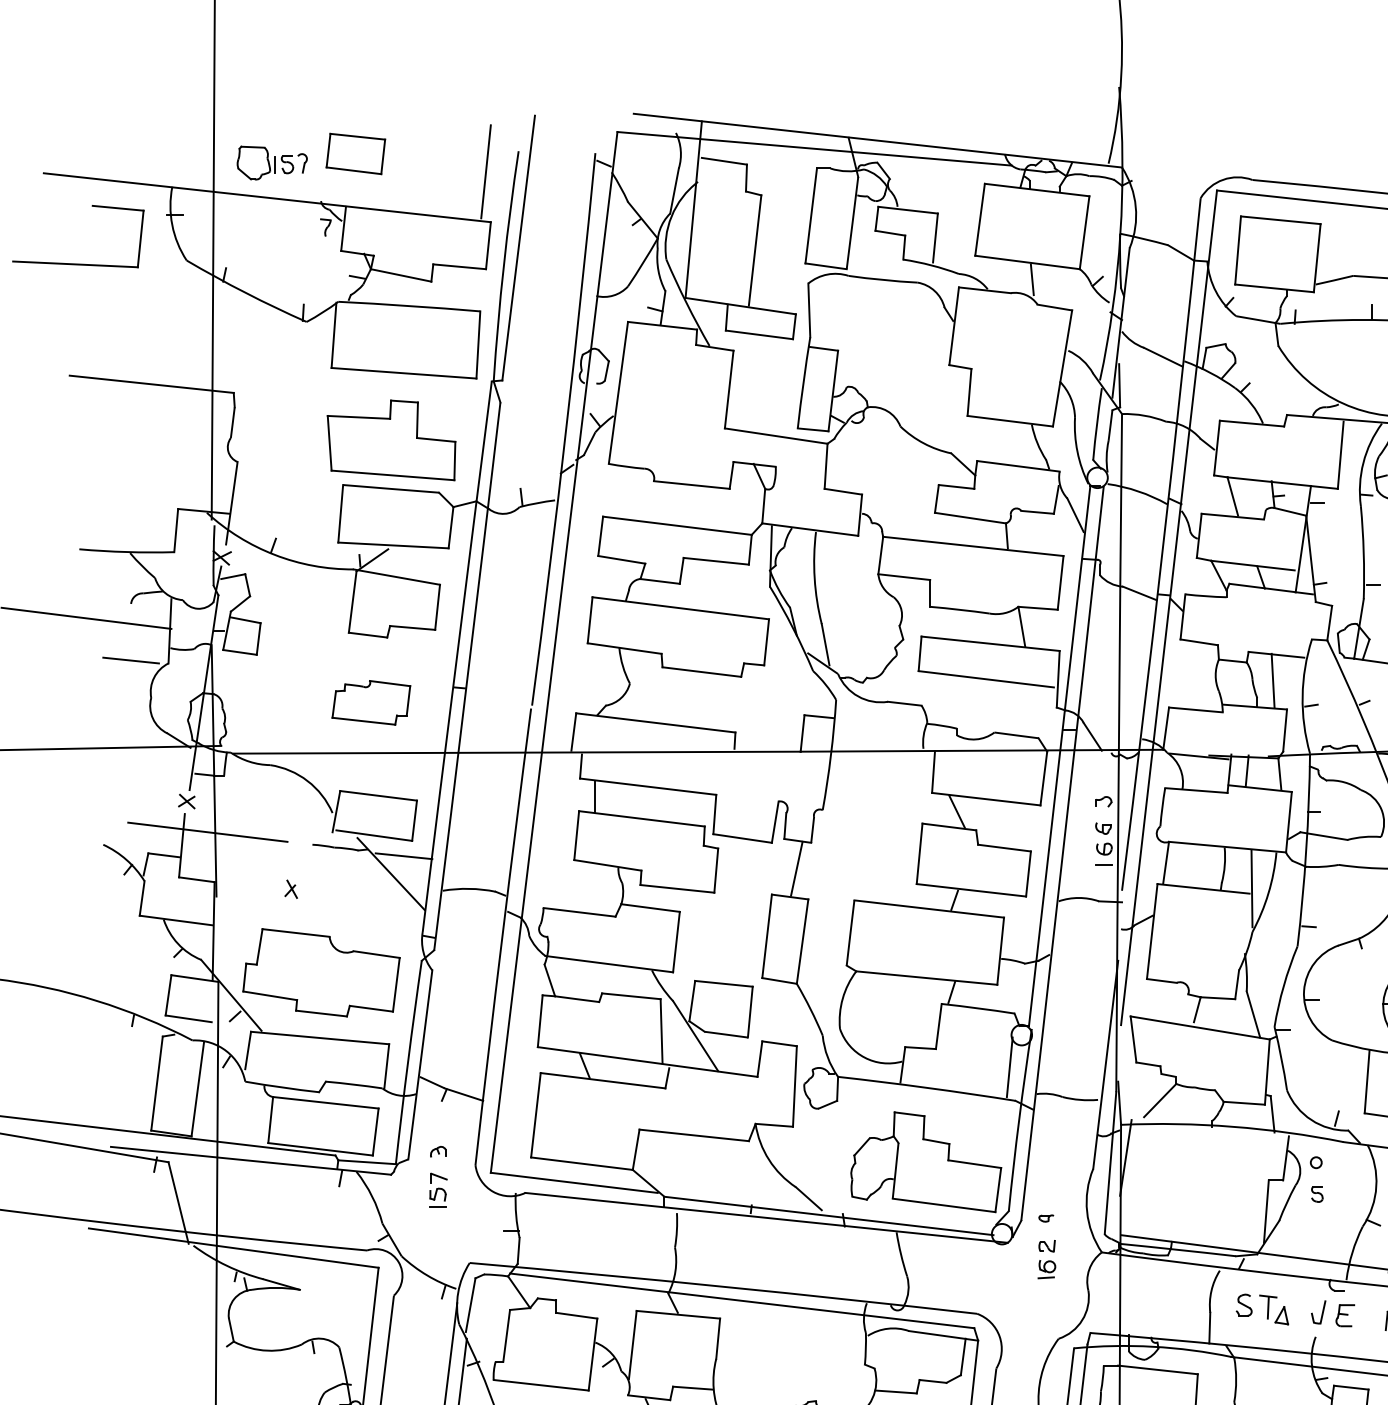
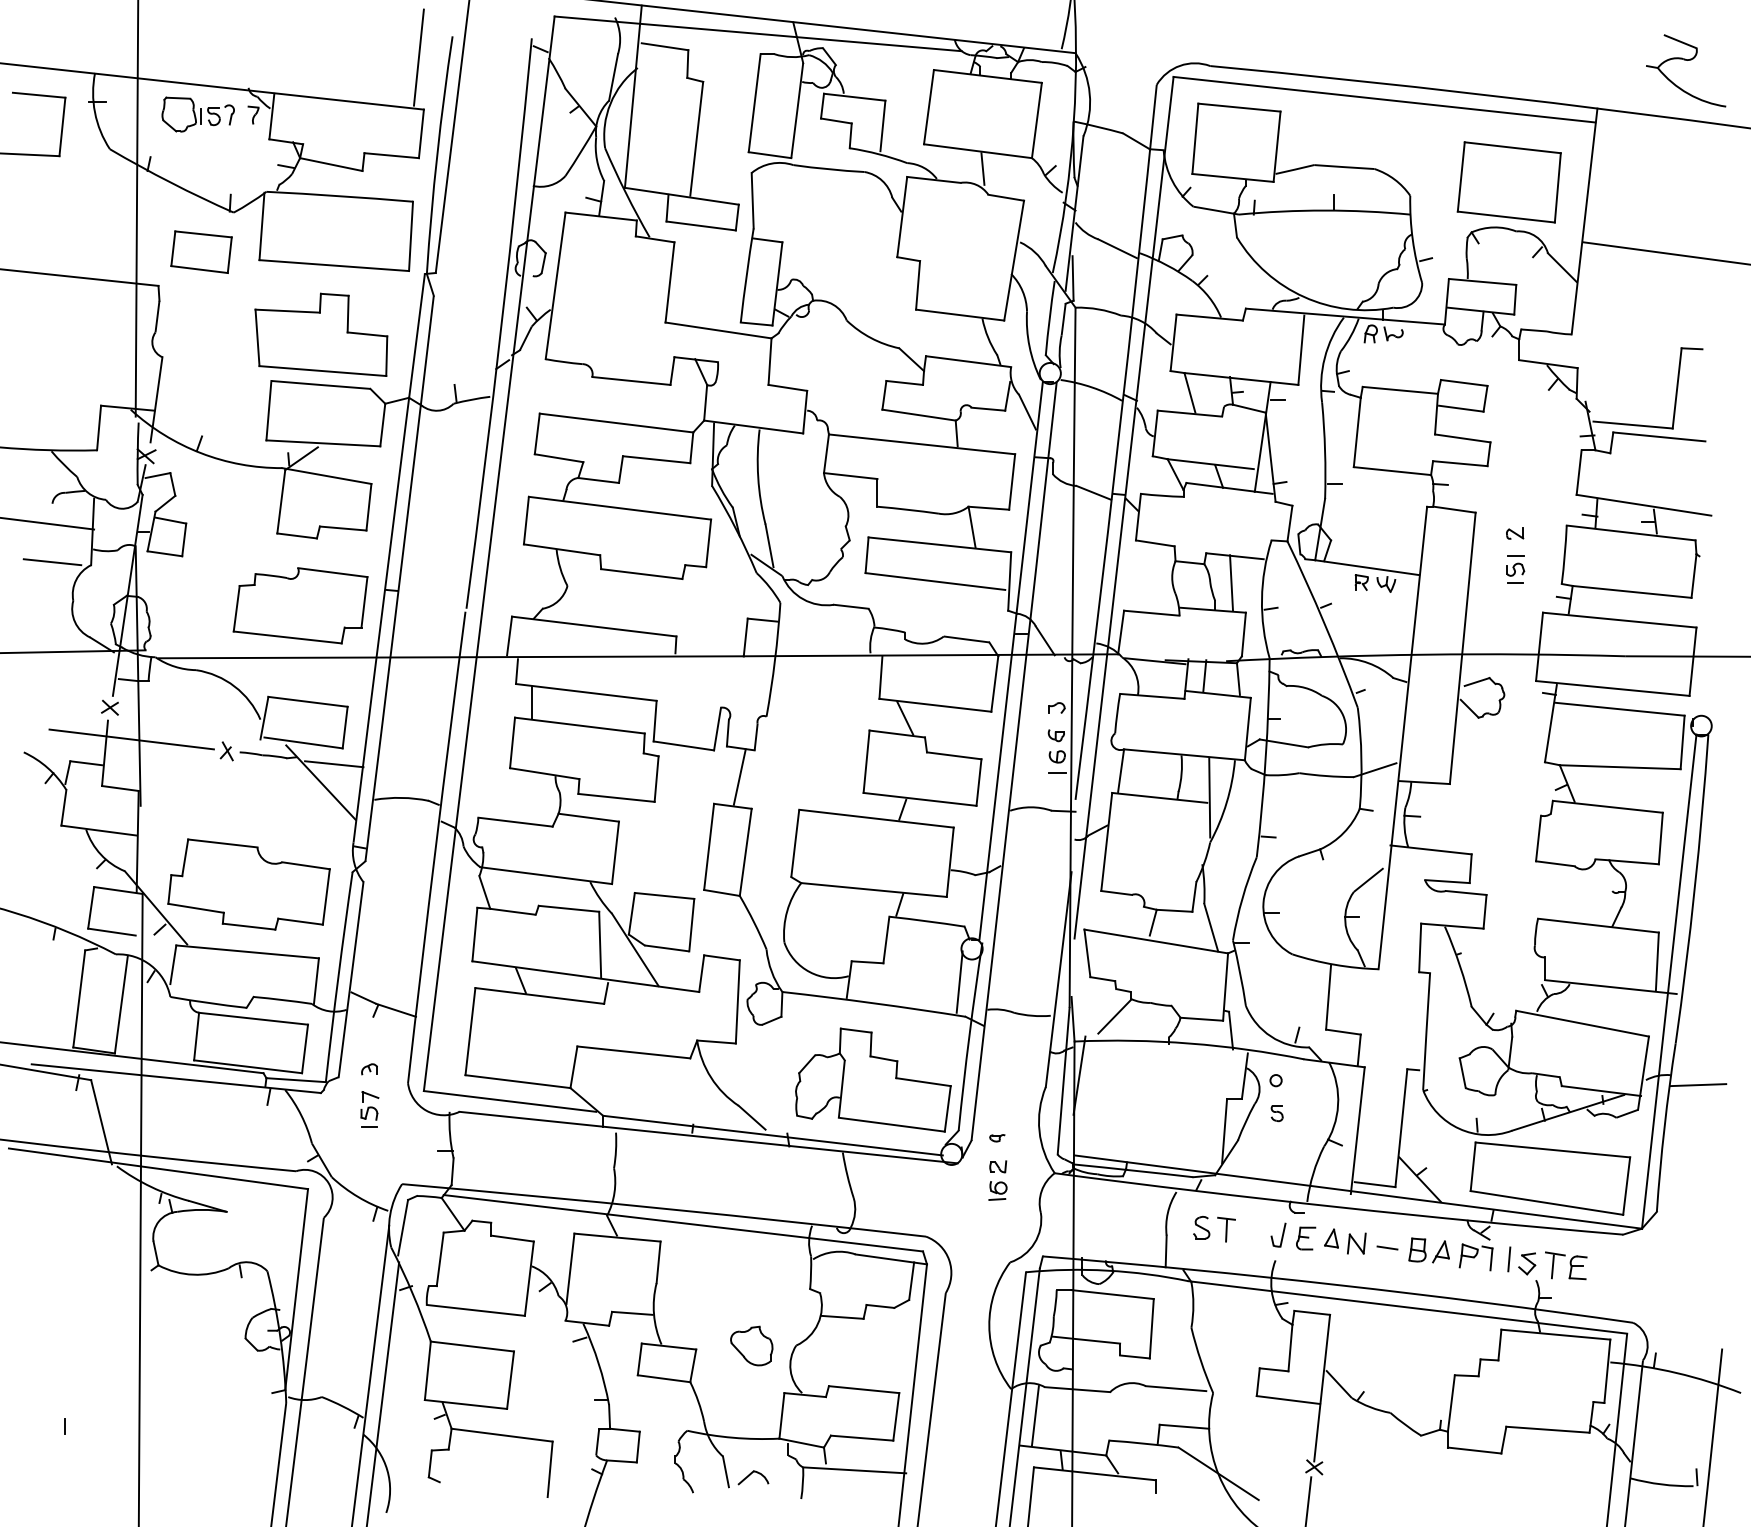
part: (355, 153) -> (201, 251), moved
part: (271, 162) -> (197, 114), moved
part: (371, 702) -> (300, 605), size x1.67
part: (290, 889) -> (226, 751), moved
part: (1281, 1315) -> (1331, 1238), moved

